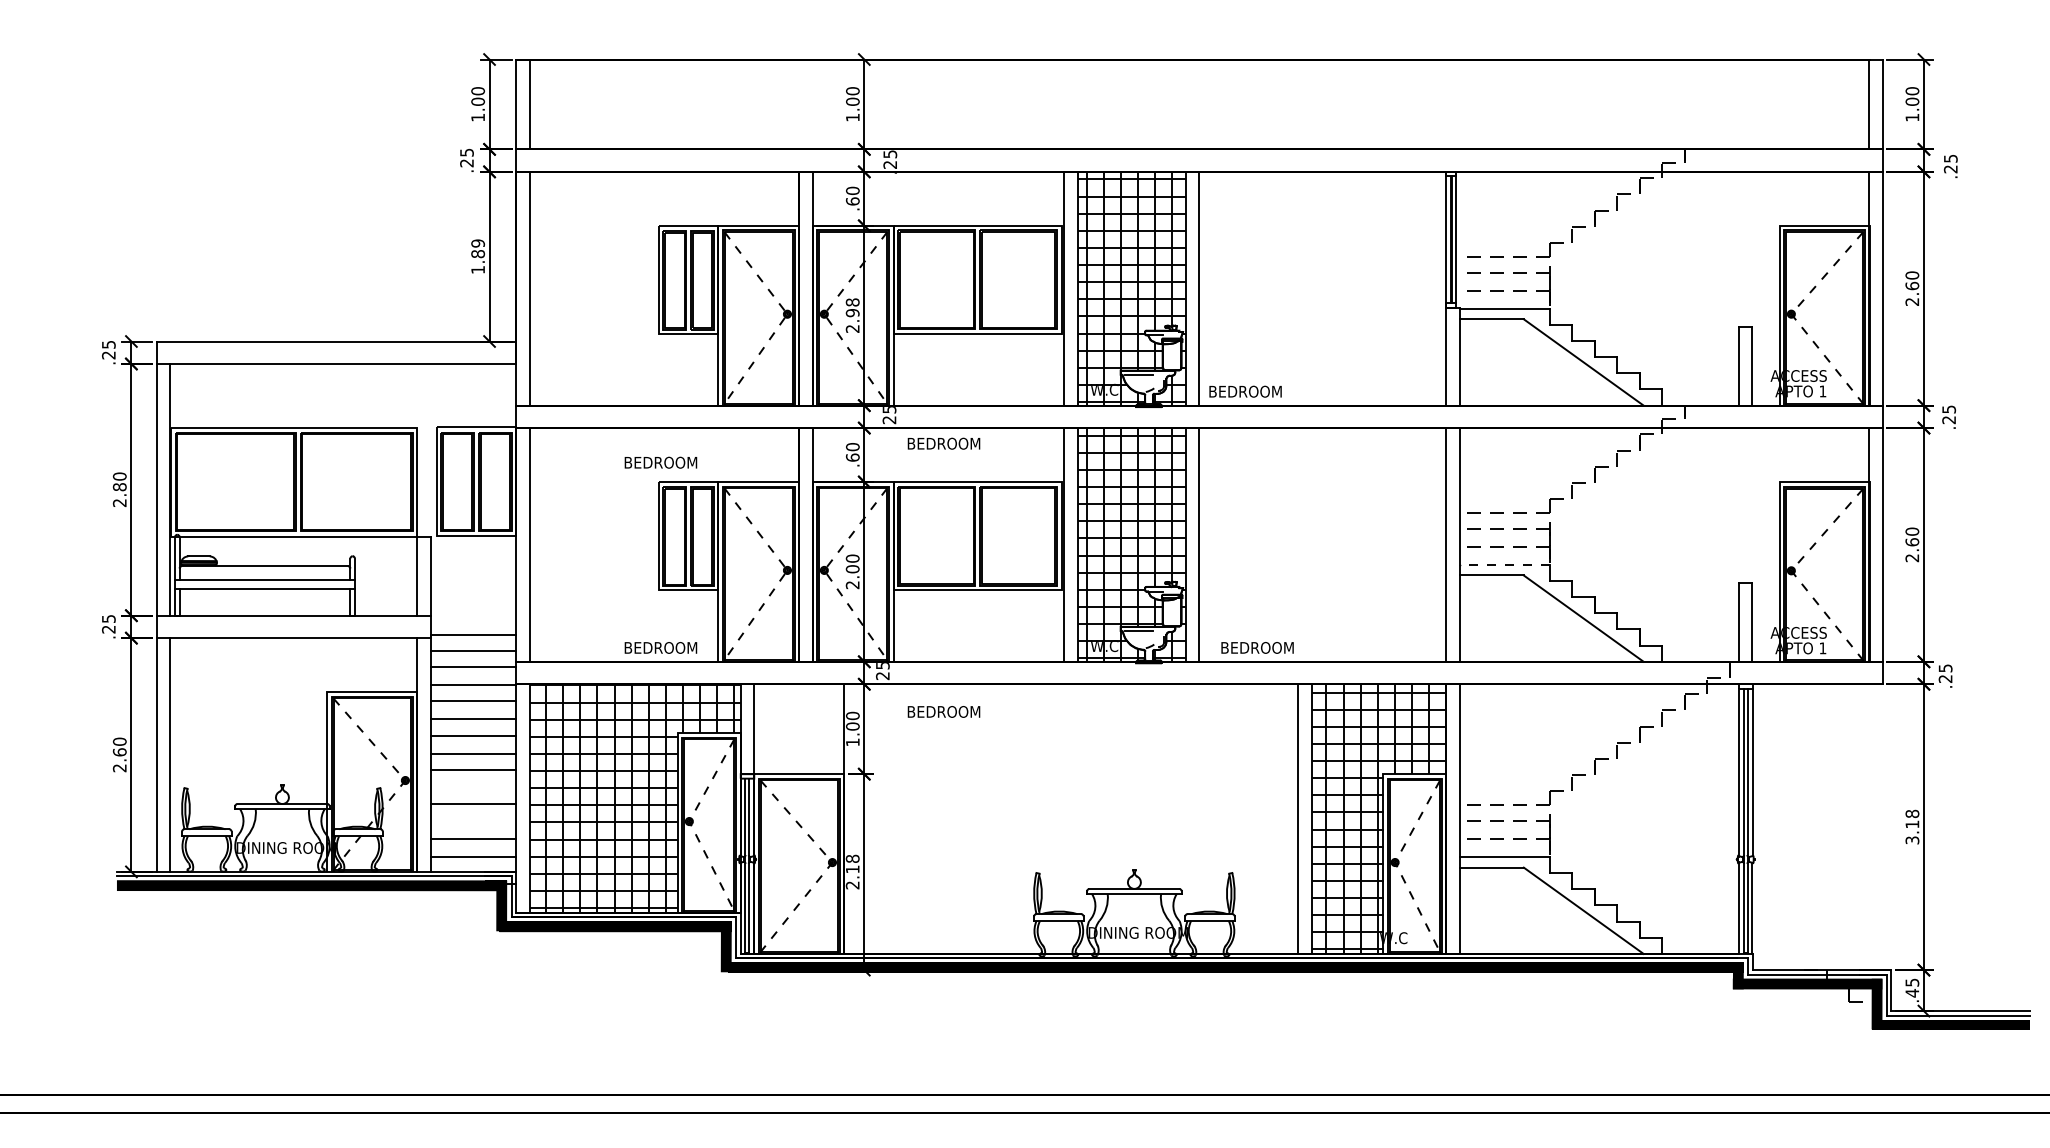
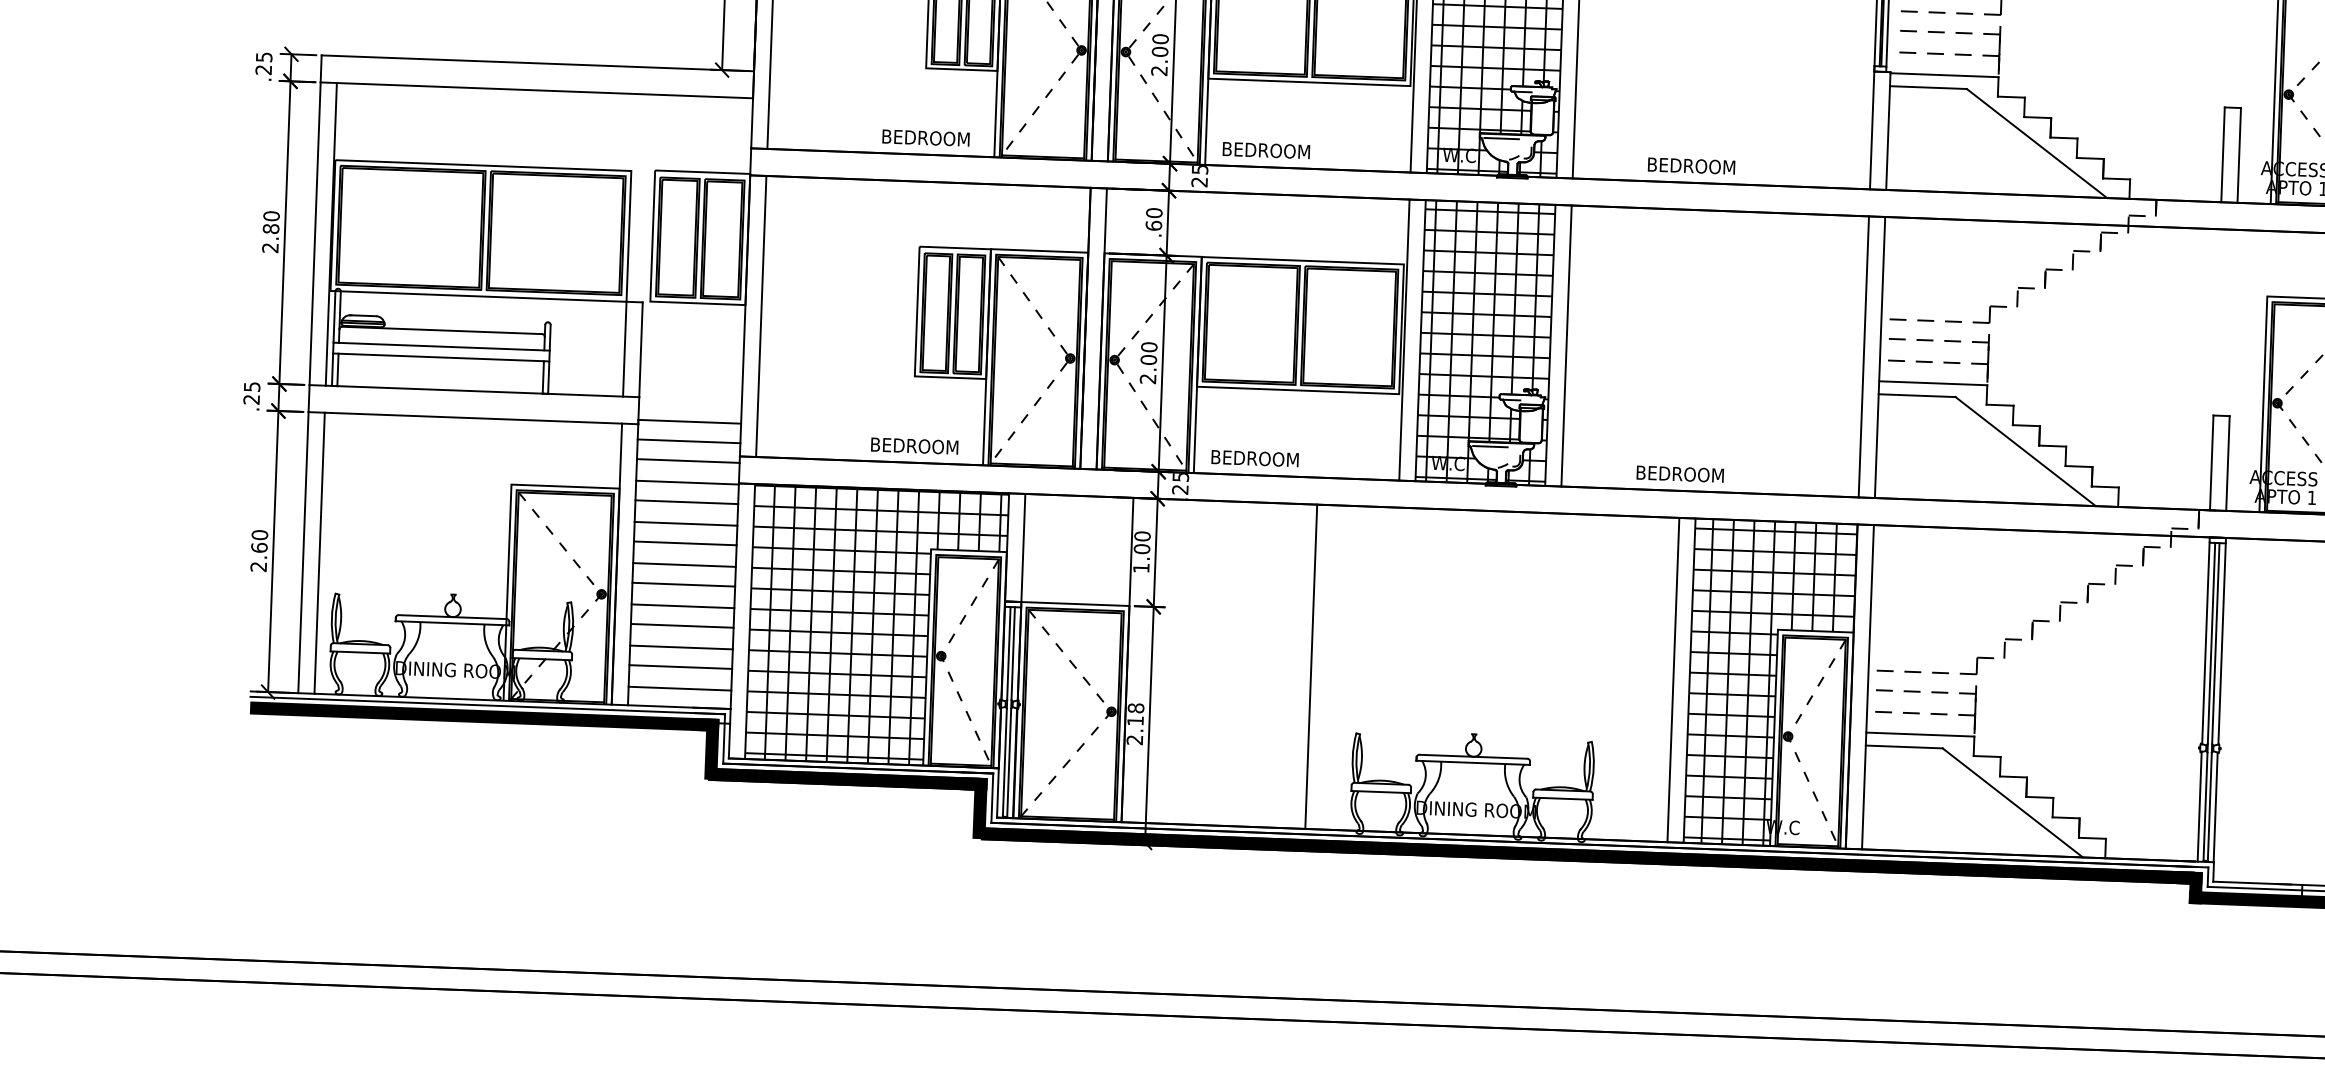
text: (852, 307) -> (1160, 45), 2.98 -> 2.00
text: (1245, 391) -> (1691, 165), moved
text: (943, 443) -> (1265, 150), moved
text: (660, 462) -> (925, 137), moved
line: (1504, 564) -> (1932, 383), dashed -> solid
text: (1257, 647) -> (1680, 473), moved
text: (943, 711) -> (1254, 458), moved
line: (473, 788) -> (683, 606), added
line: (996, 818) -> (1310, 666), added
line: (473, 822) -> (681, 647), added

